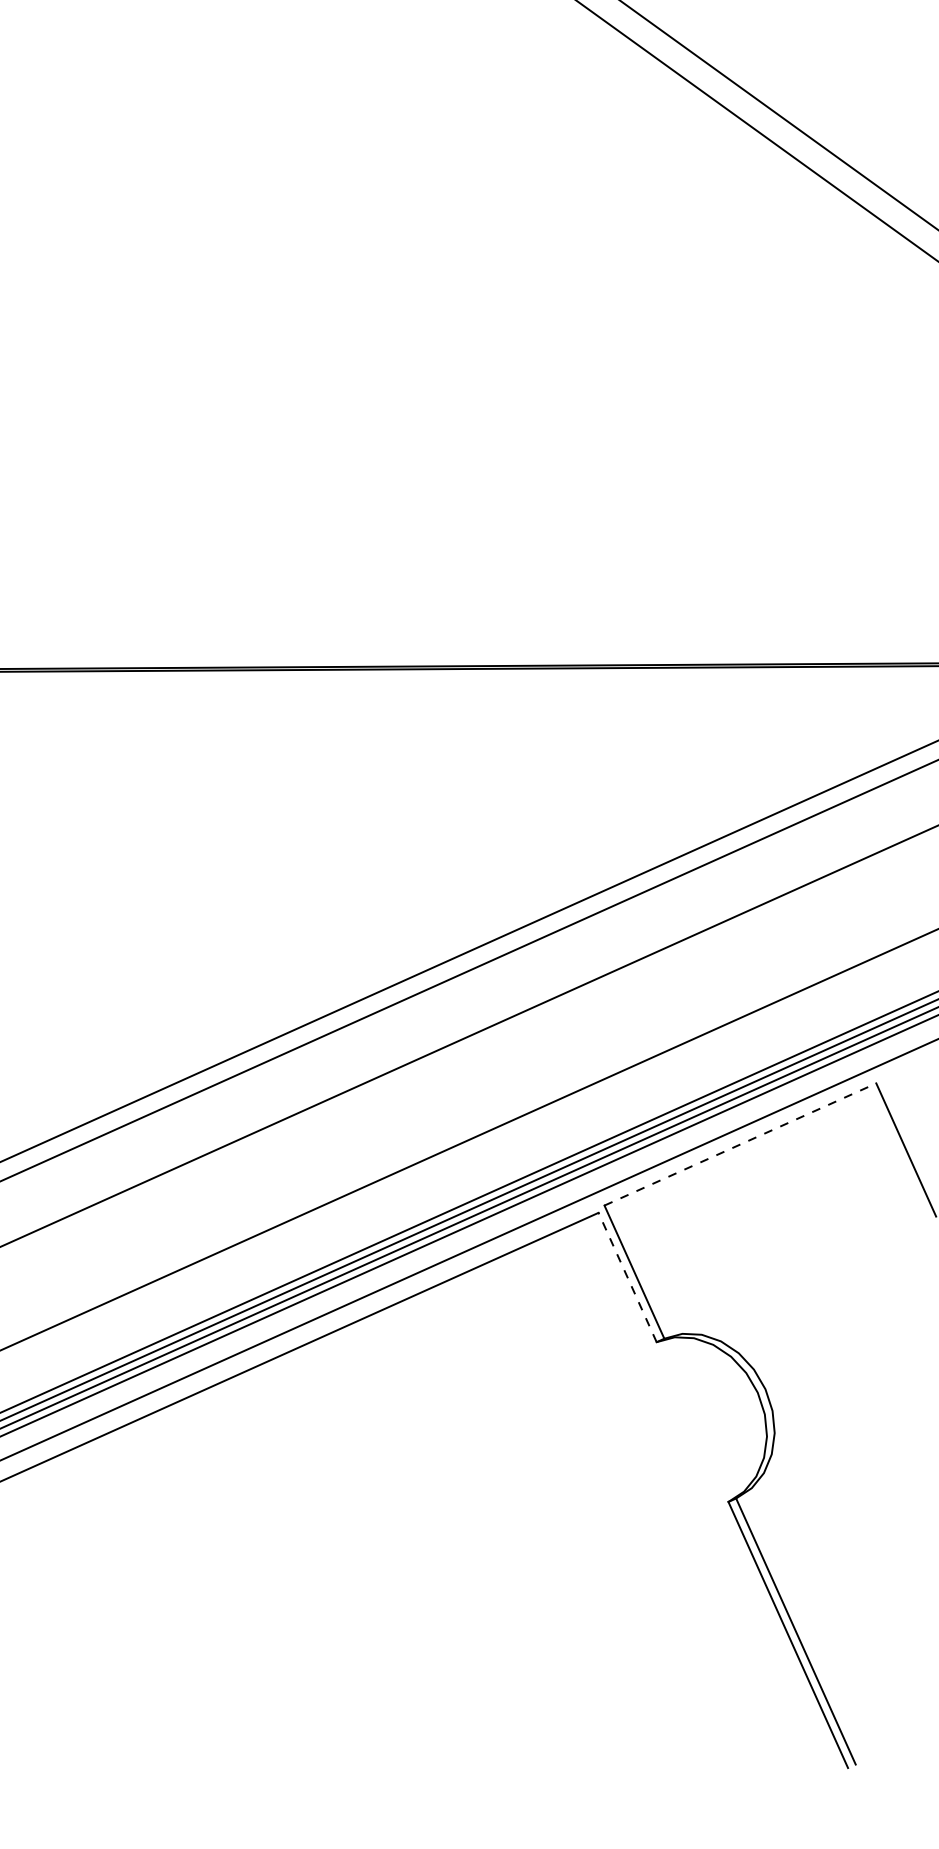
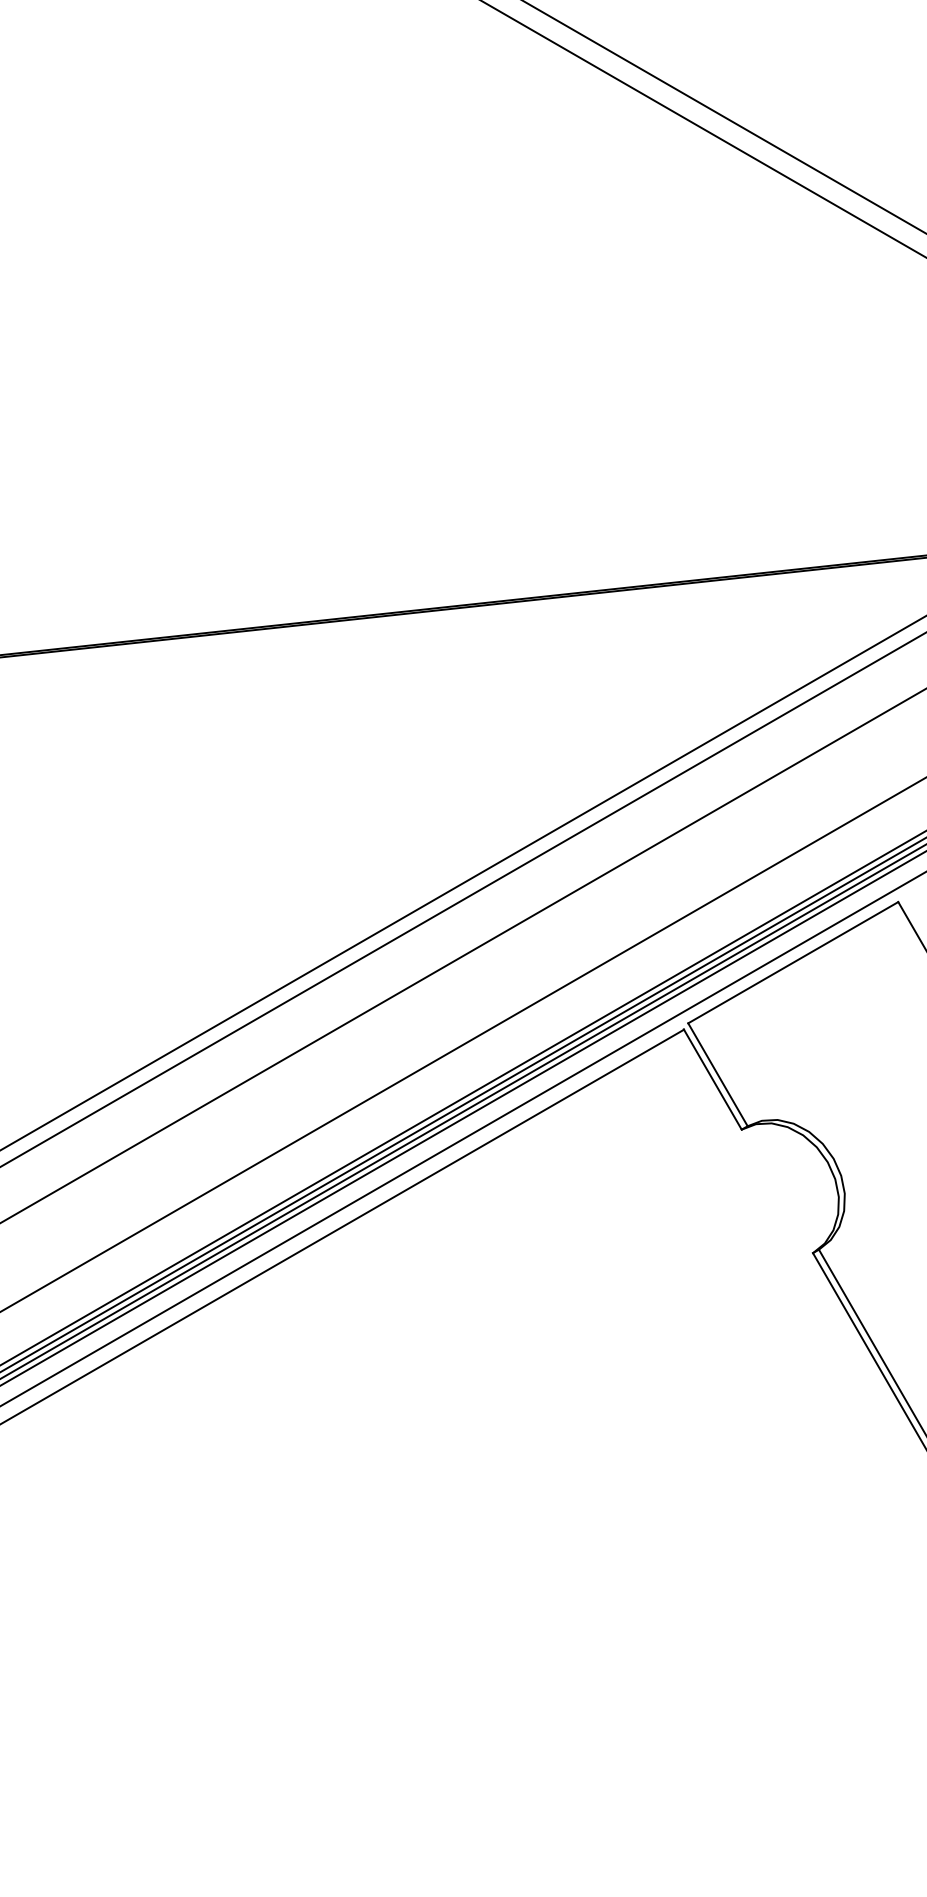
line: (740, 1144) -> (793, 962), dashed -> solid
line: (627, 1277) -> (712, 1079), dashed -> solid

